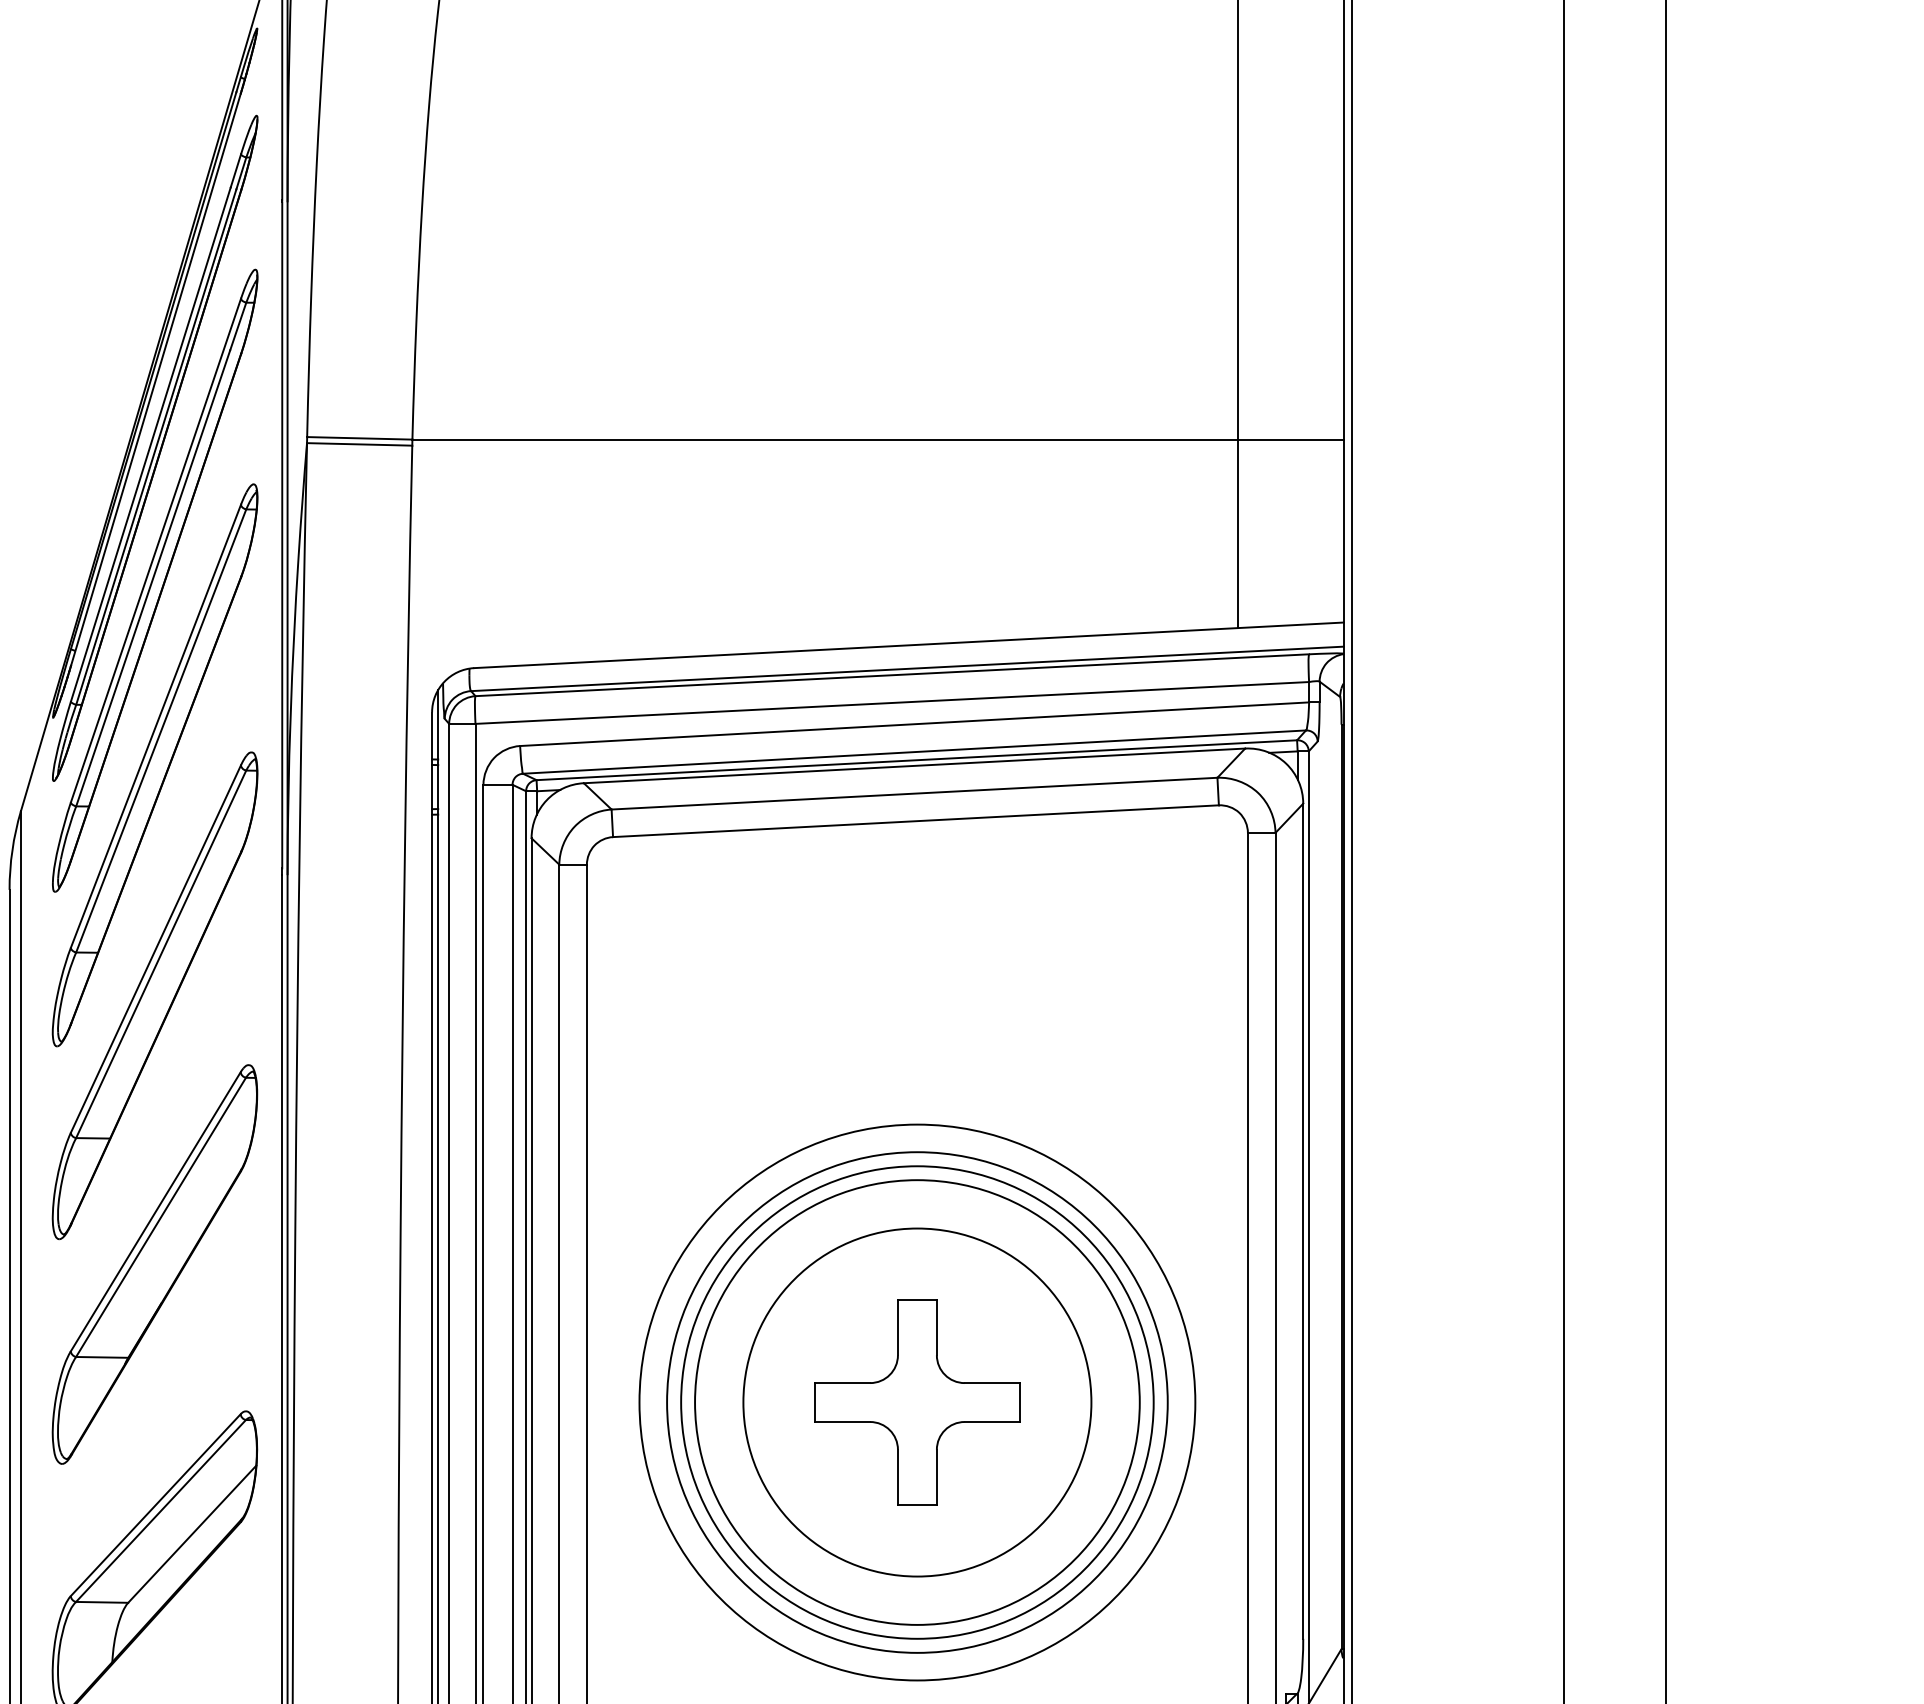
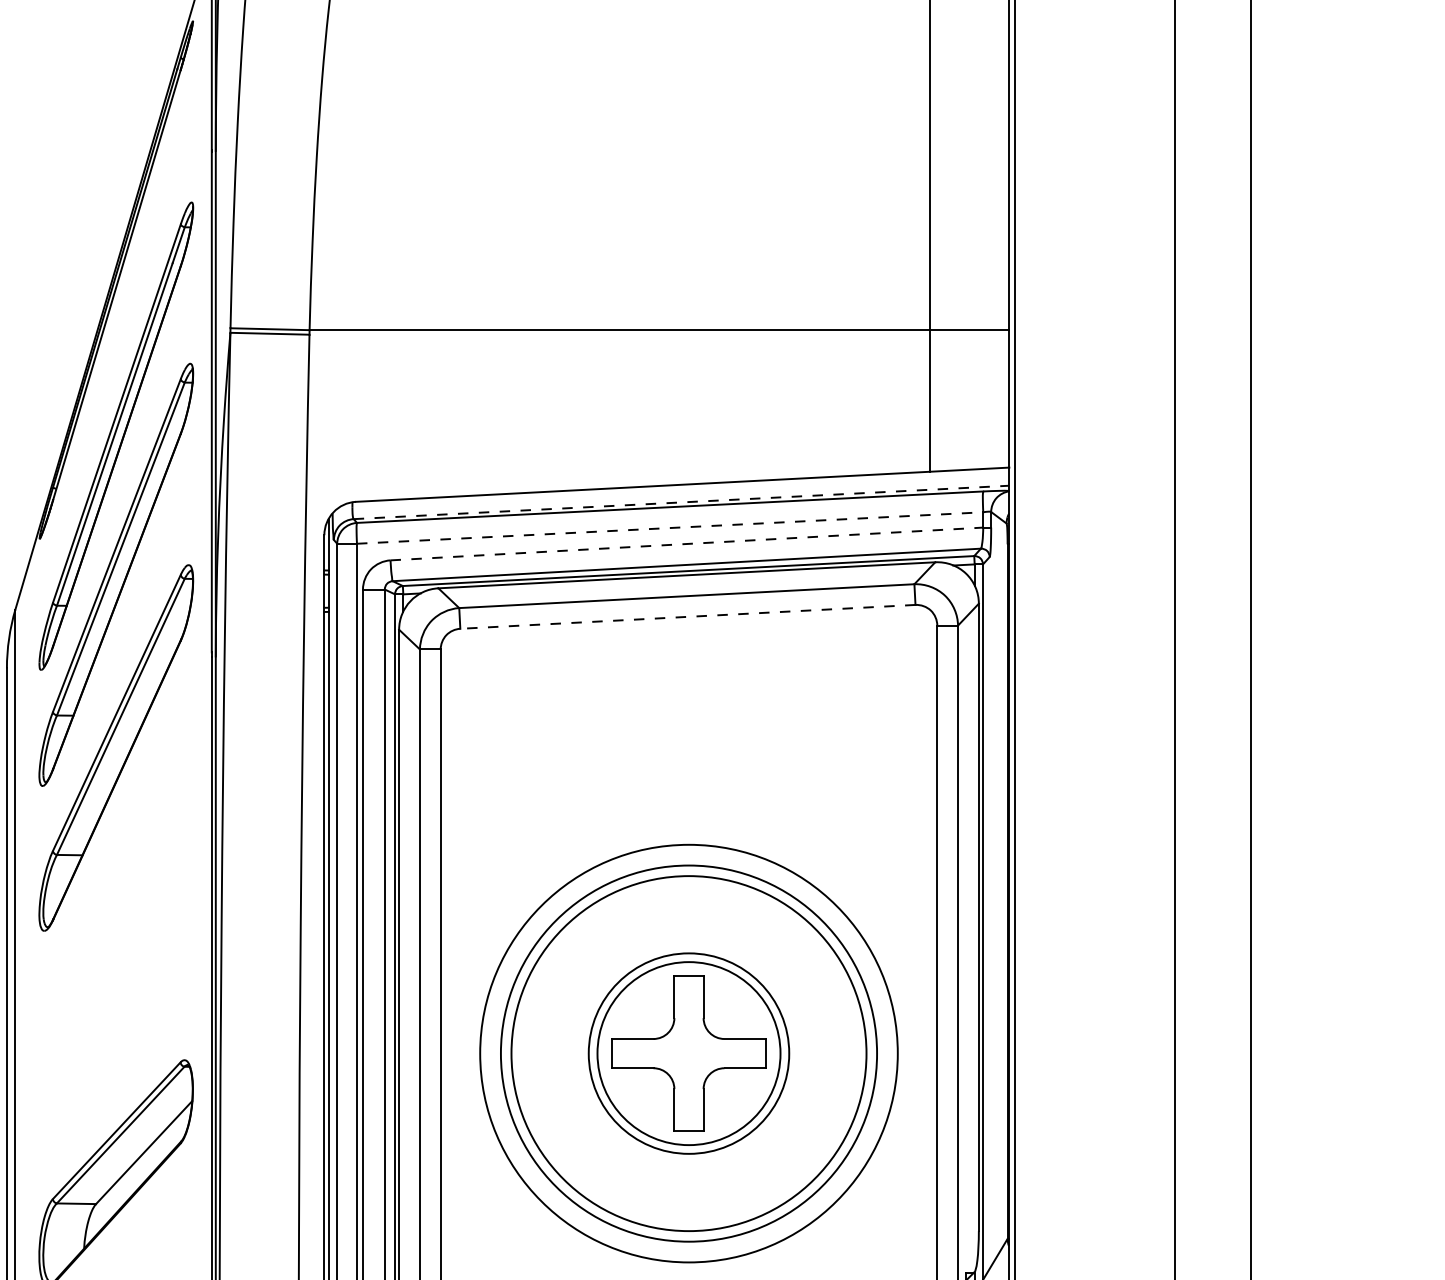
part: (155, 447) -> (116, 336), removed
line: (907, 668) -> (681, 502), solid -> dashed
line: (892, 702) -> (670, 527), solid -> dashed
line: (915, 724) -> (687, 544), solid -> dashed
line: (915, 821) -> (687, 617), solid -> dashed
part: (154, 1264) -> (115, 949), removed
circle: (917, 1402) -> (689, 1053), size x0.6
circle: (917, 1402) -> (689, 1053), size x0.7

